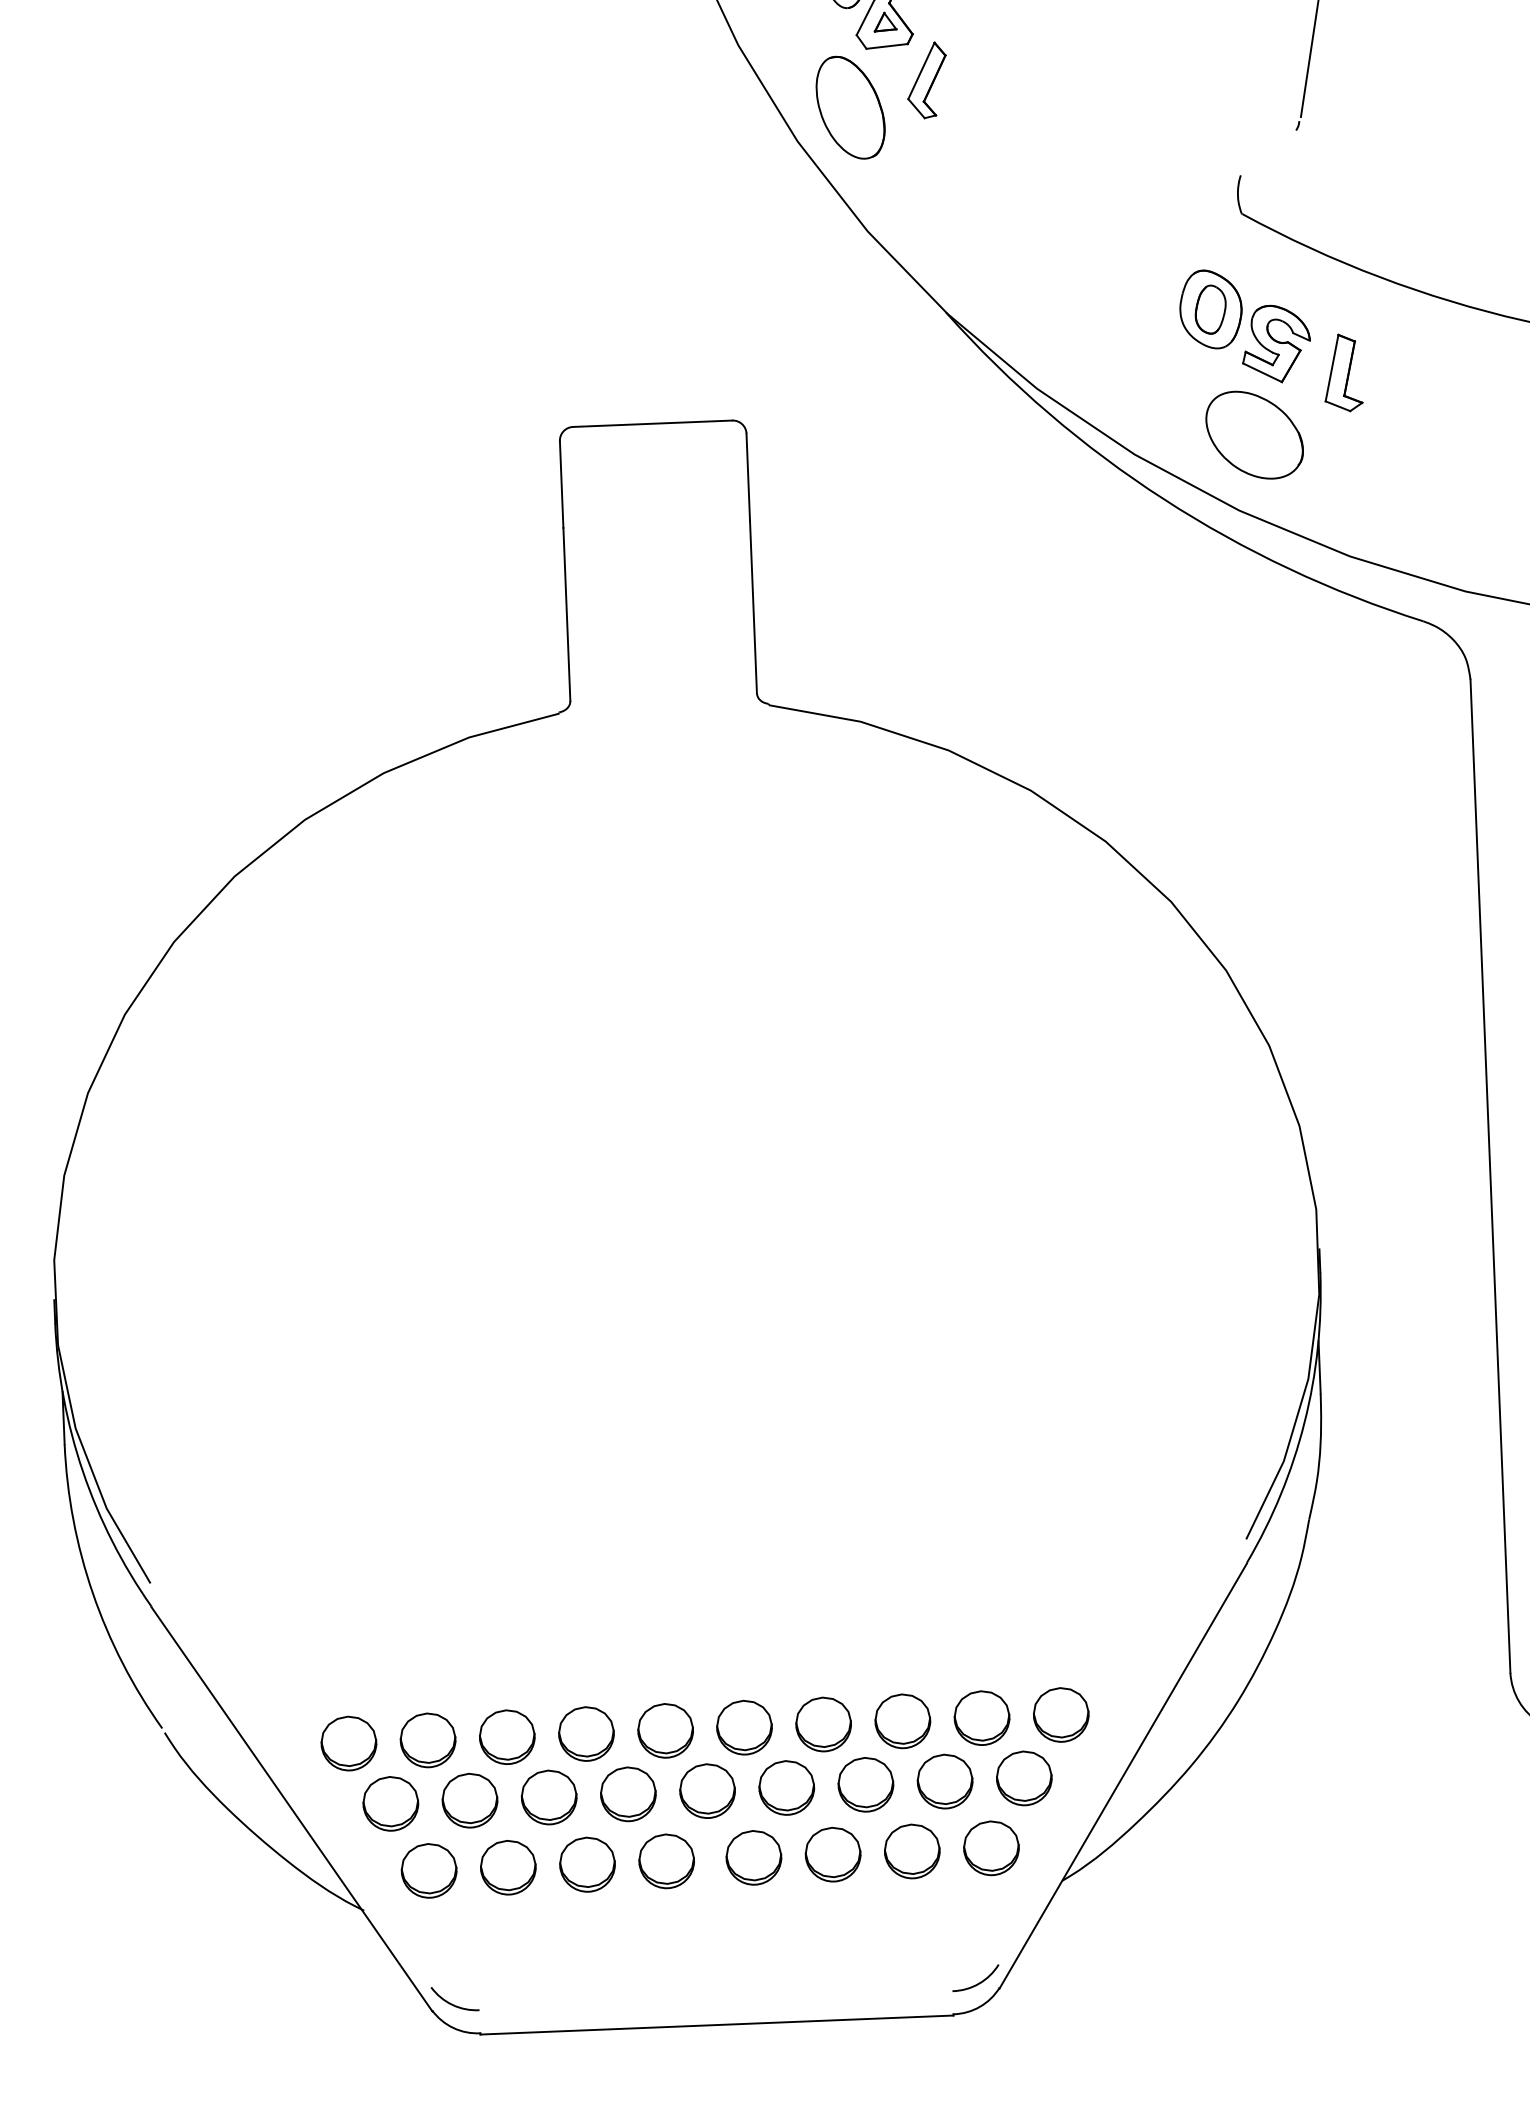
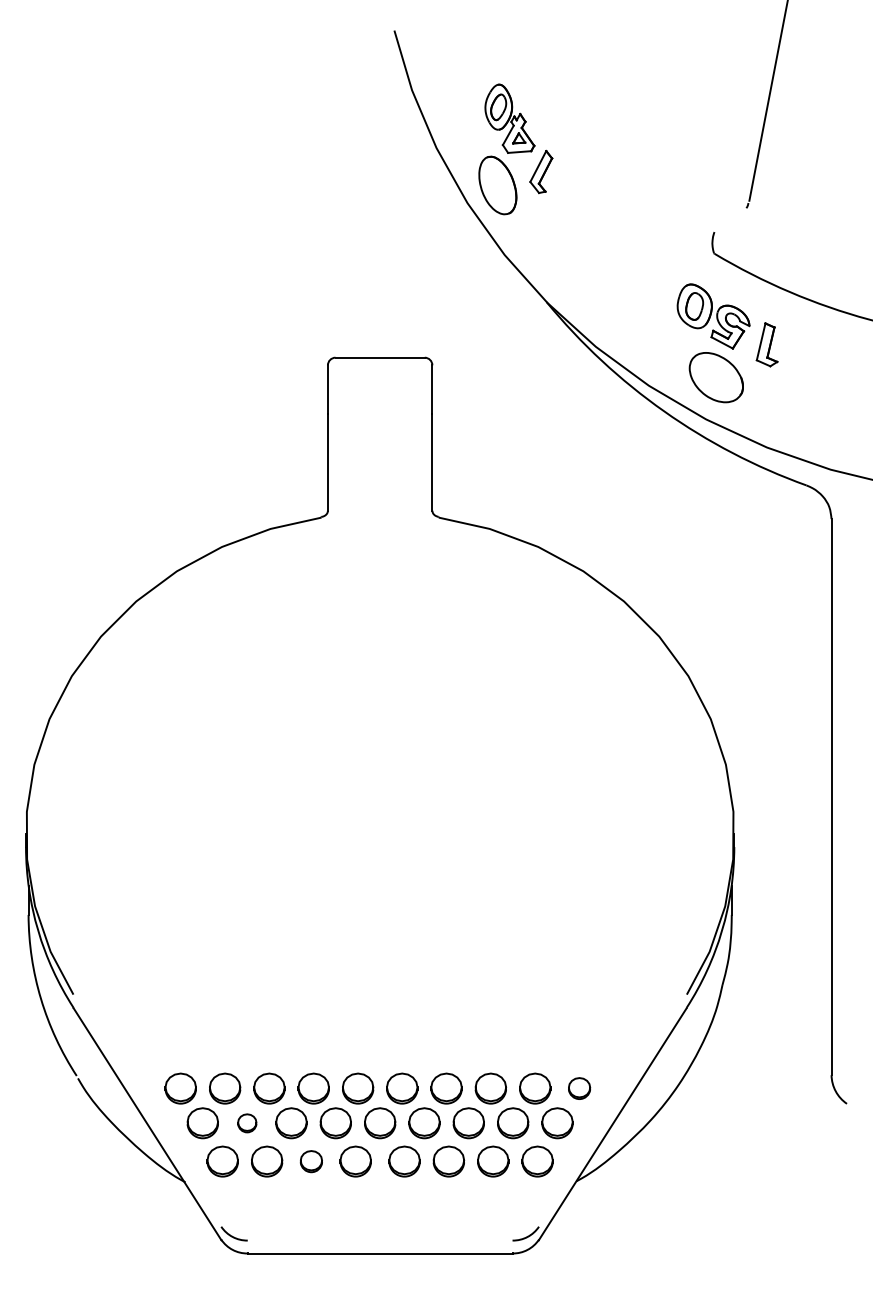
part: (1061, 1714) -> (579, 1088), size x0.7
part: (470, 1801) -> (247, 1123), size x0.6
part: (587, 1864) -> (311, 1161), size x0.7

